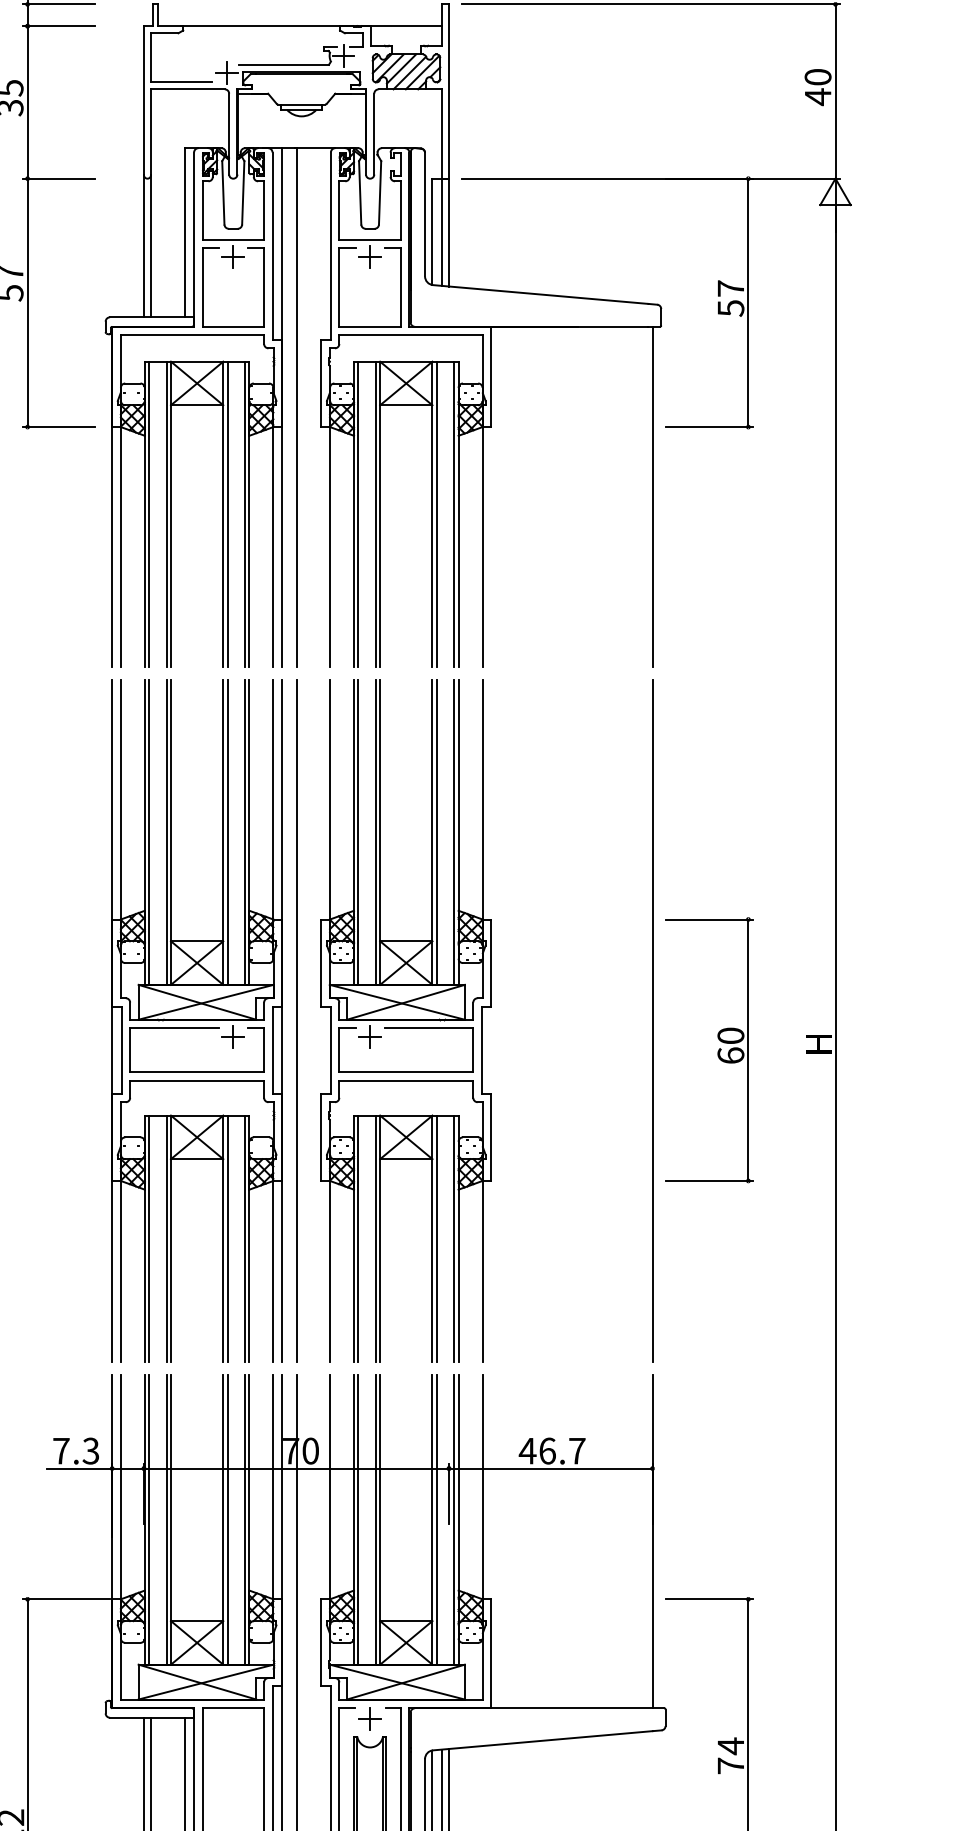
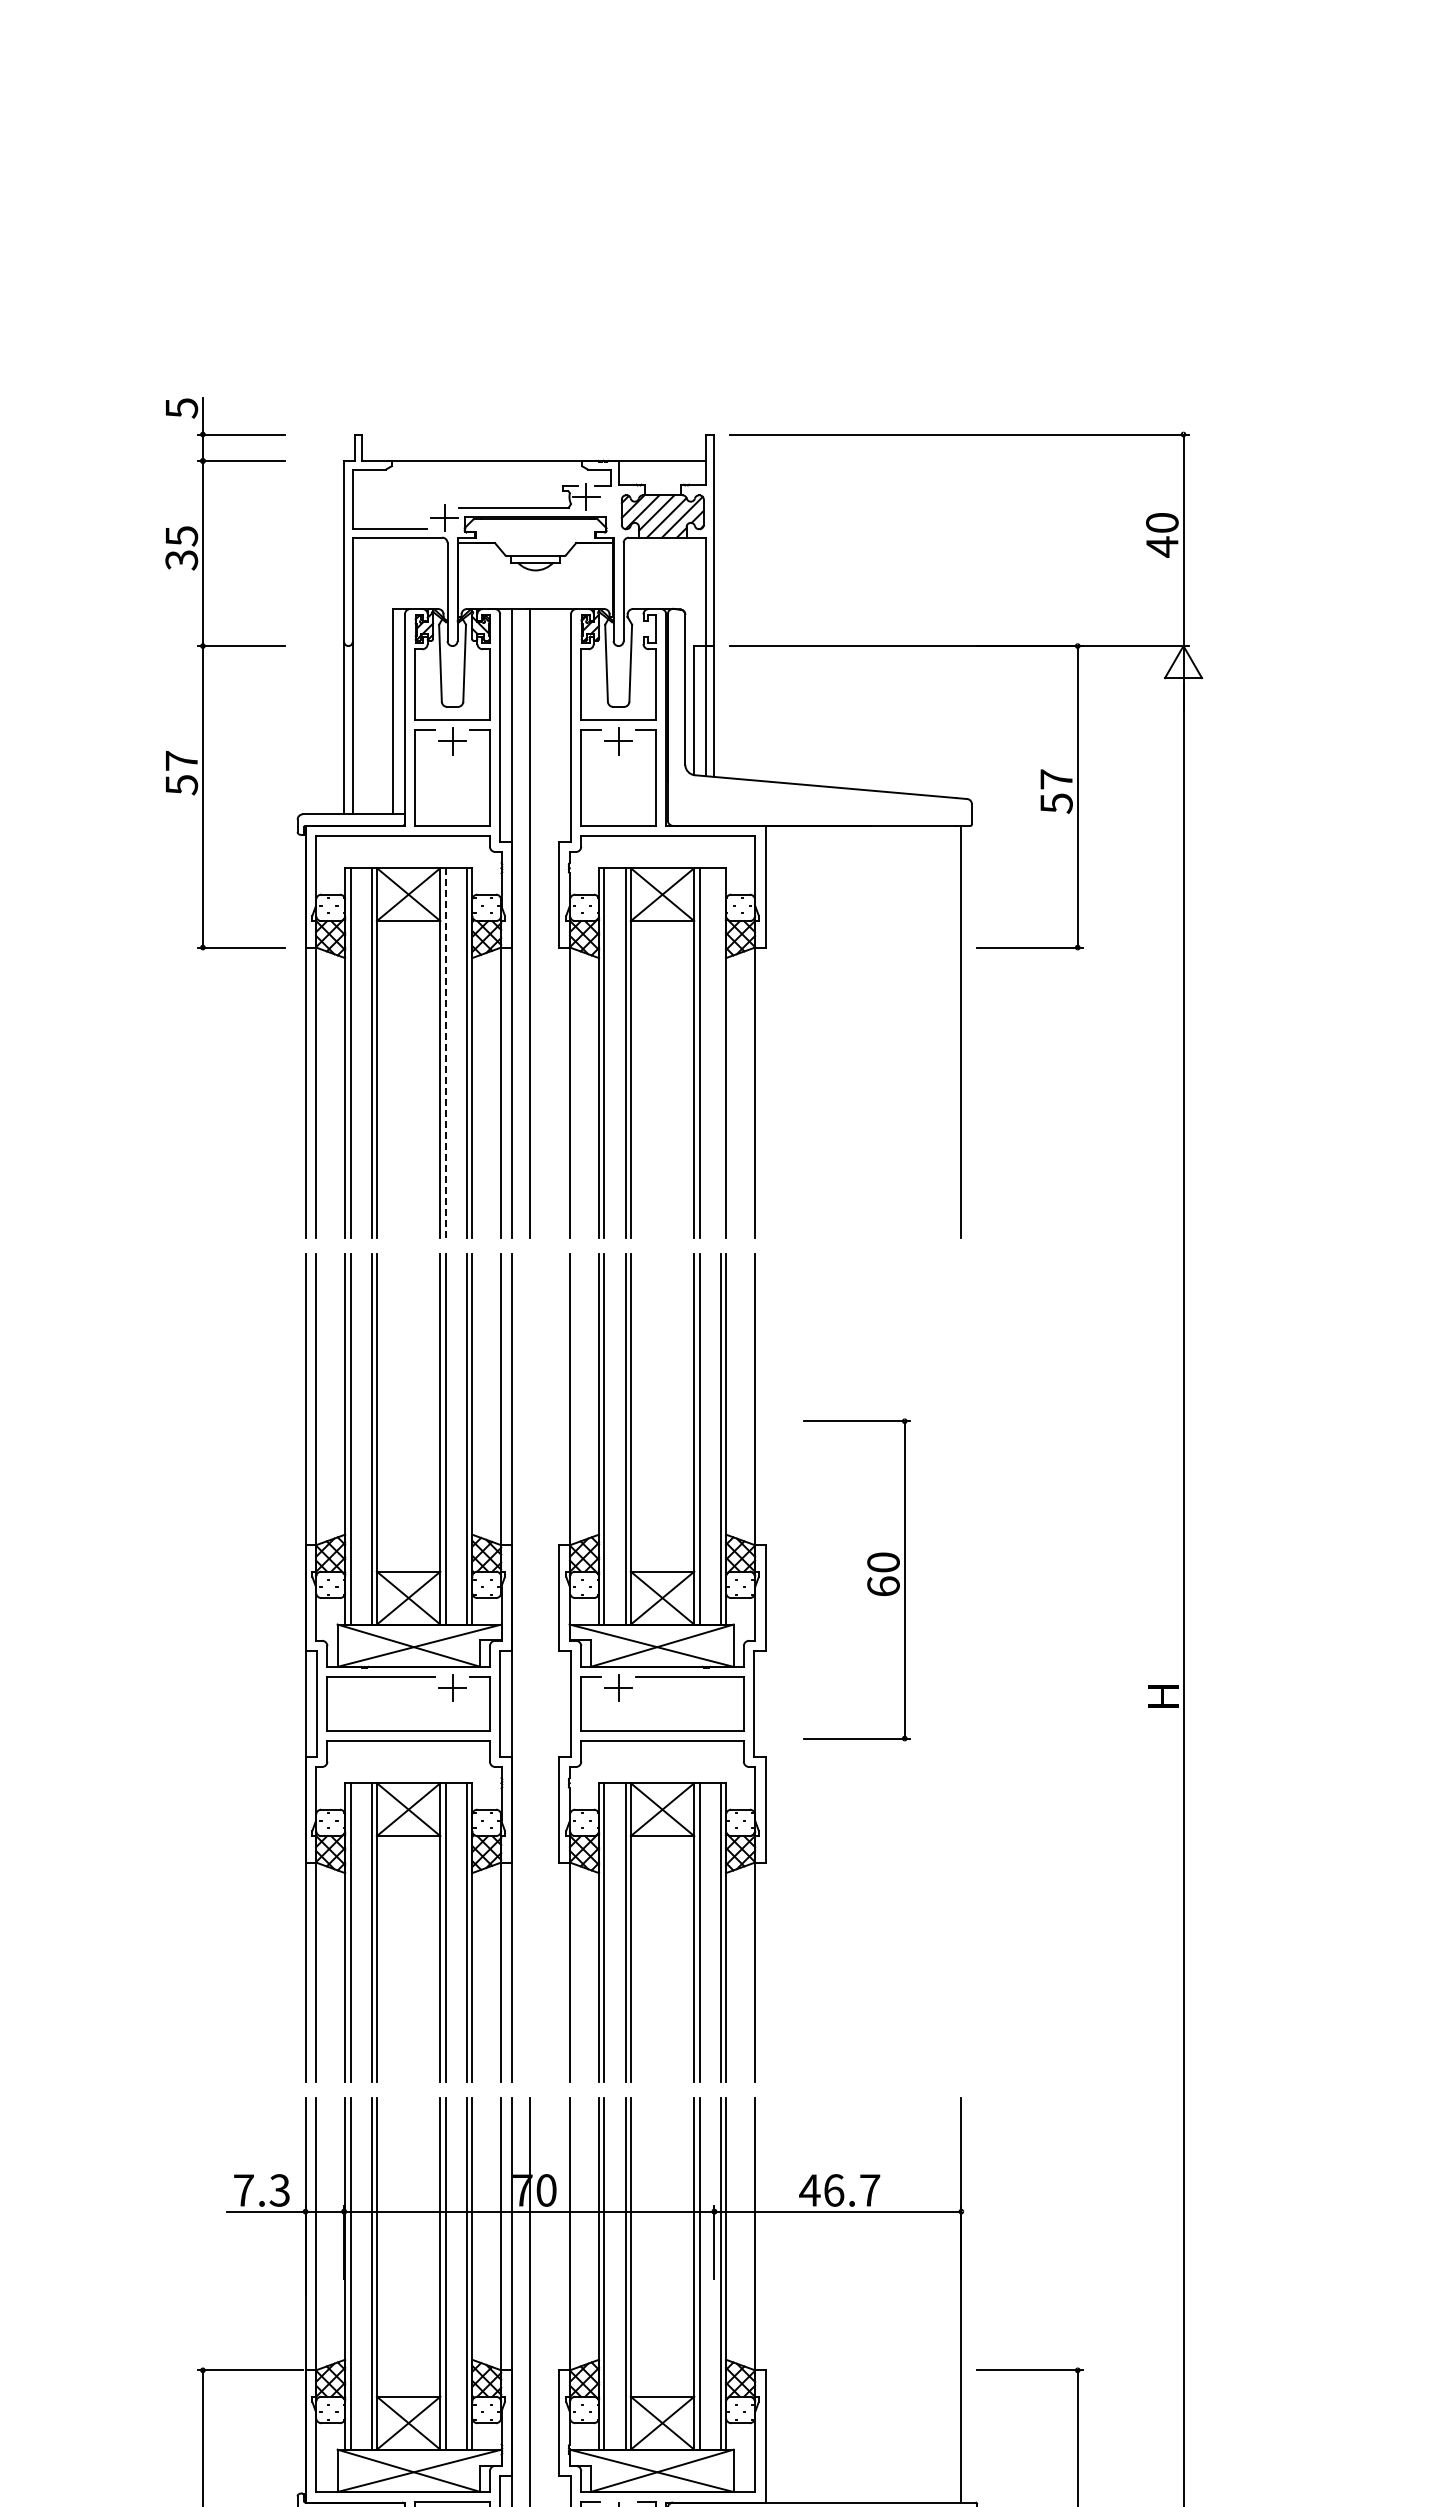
line: (227, 514) -> (445, 1053), solid -> dashed
line: (454, 514) -> (720, 1053), removed
line: (296, 1020) -> (529, 1667), removed
line: (652, 1021) -> (961, 1668), removed
part: (717, 1051) -> (867, 1581), moved

